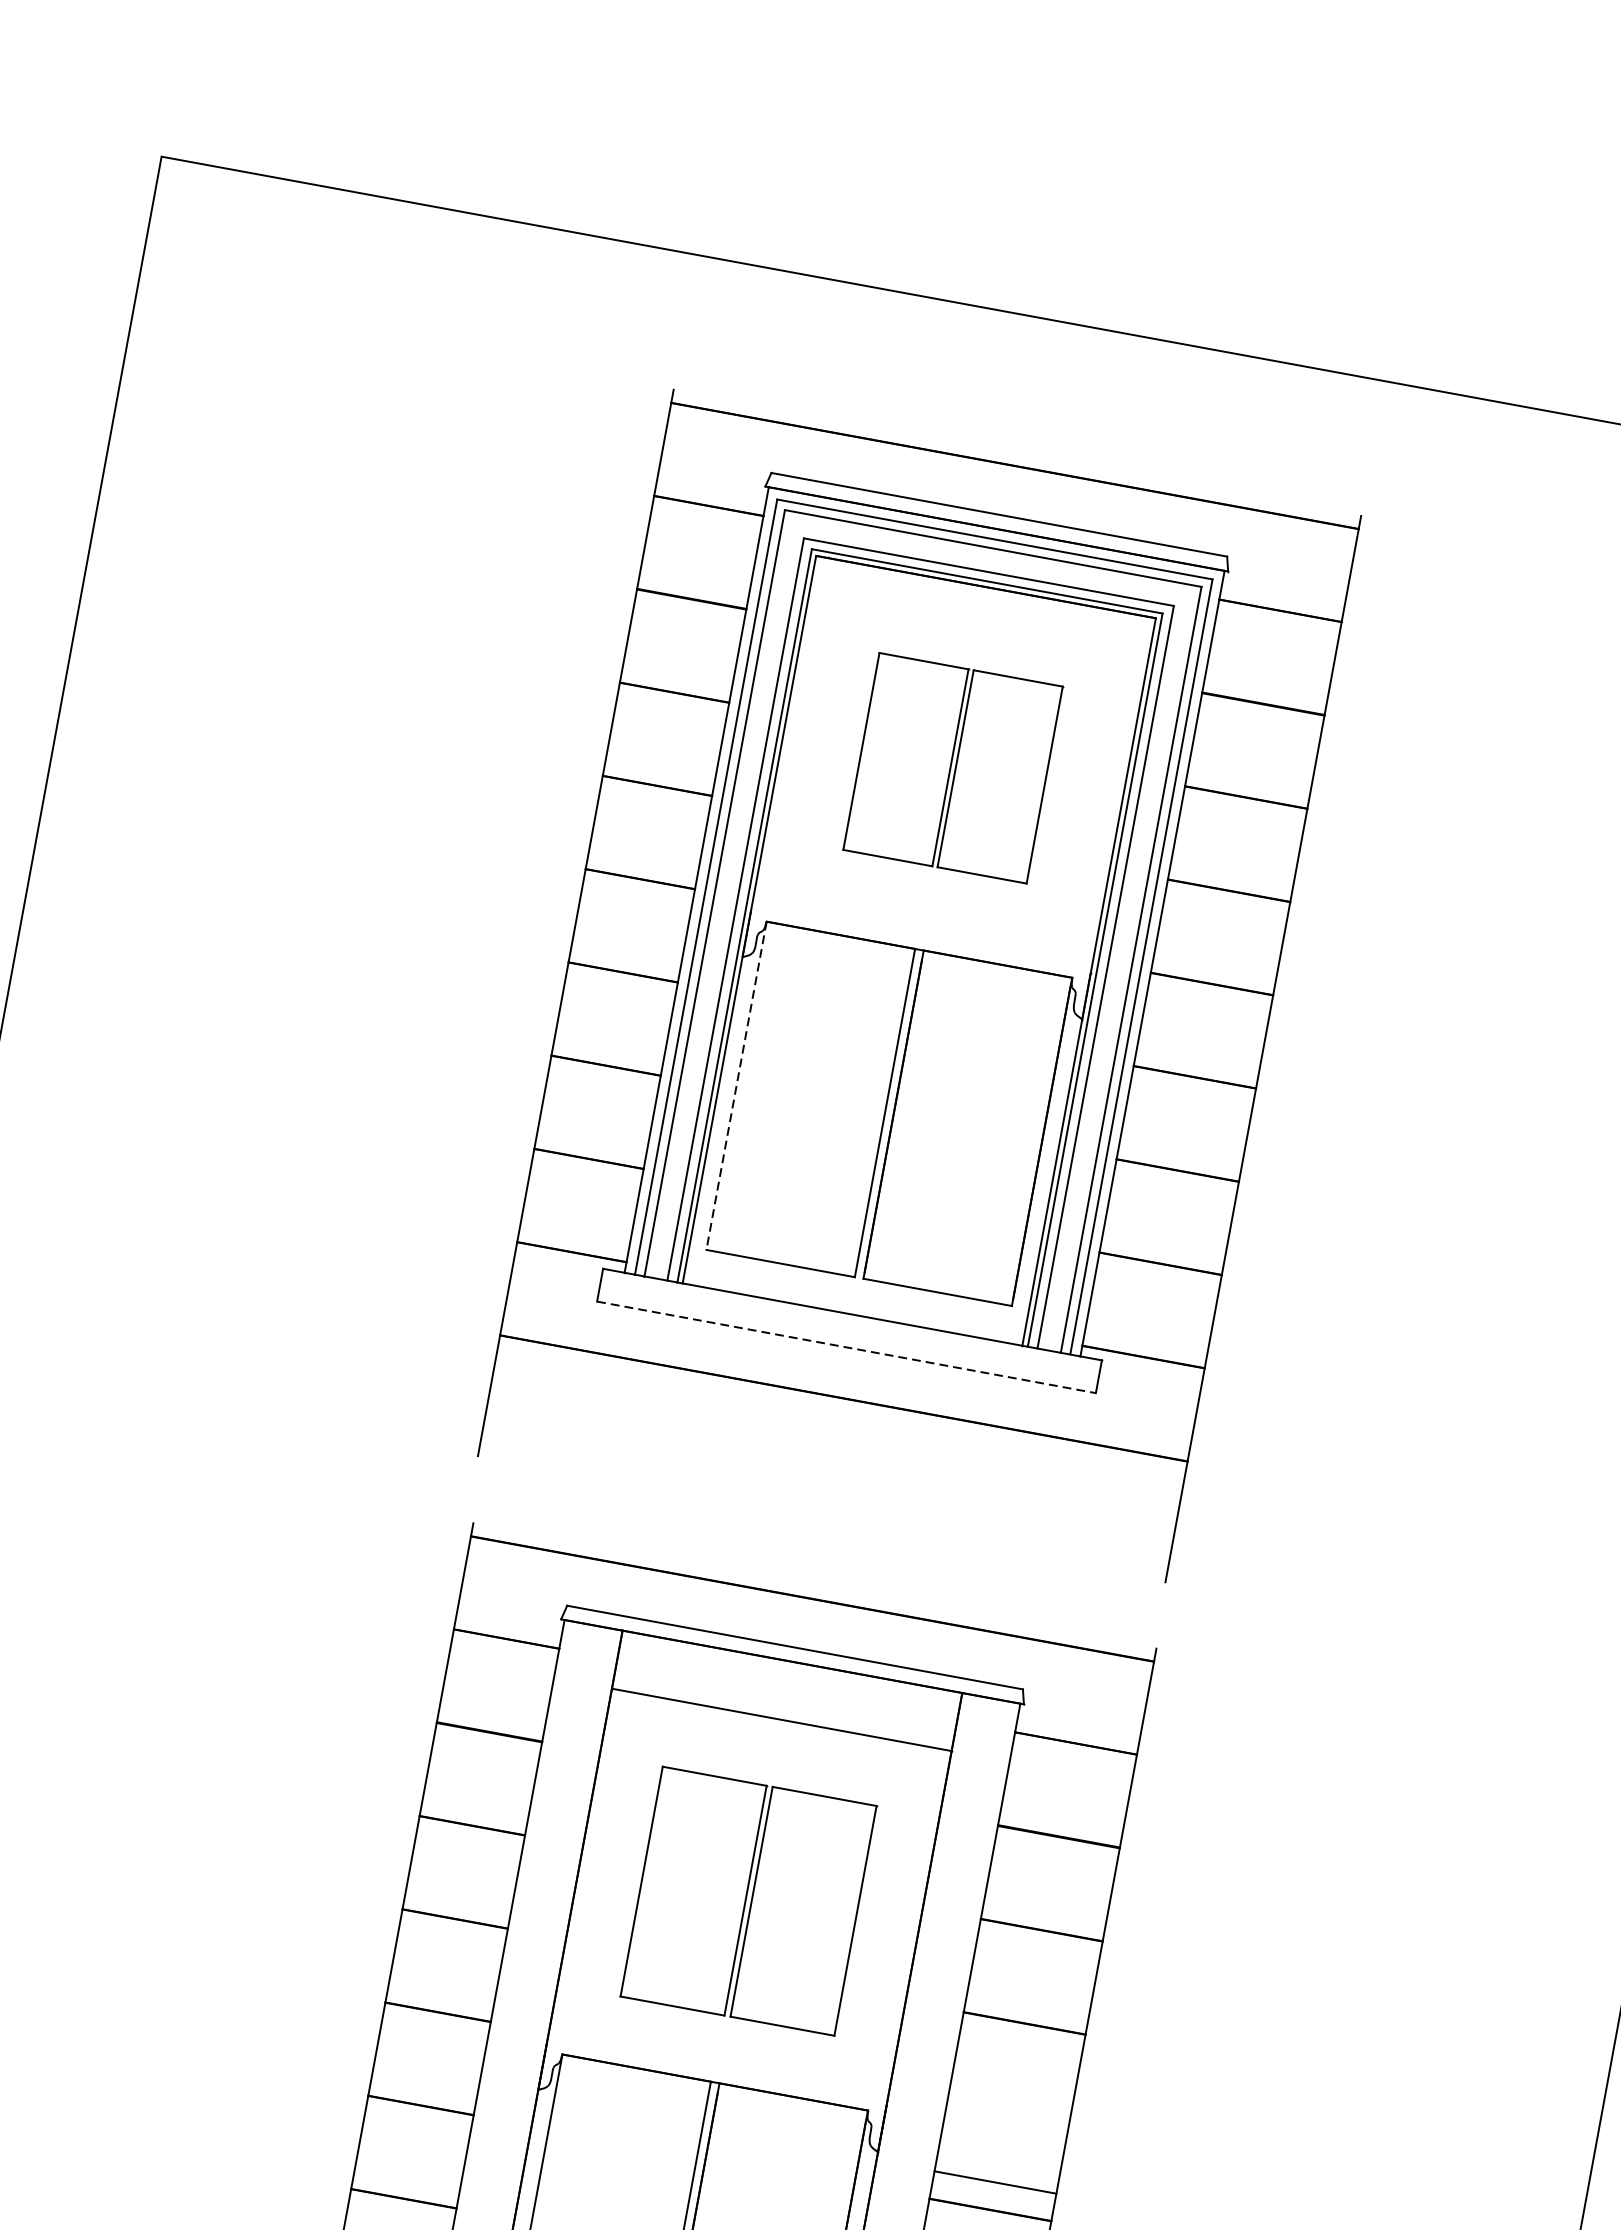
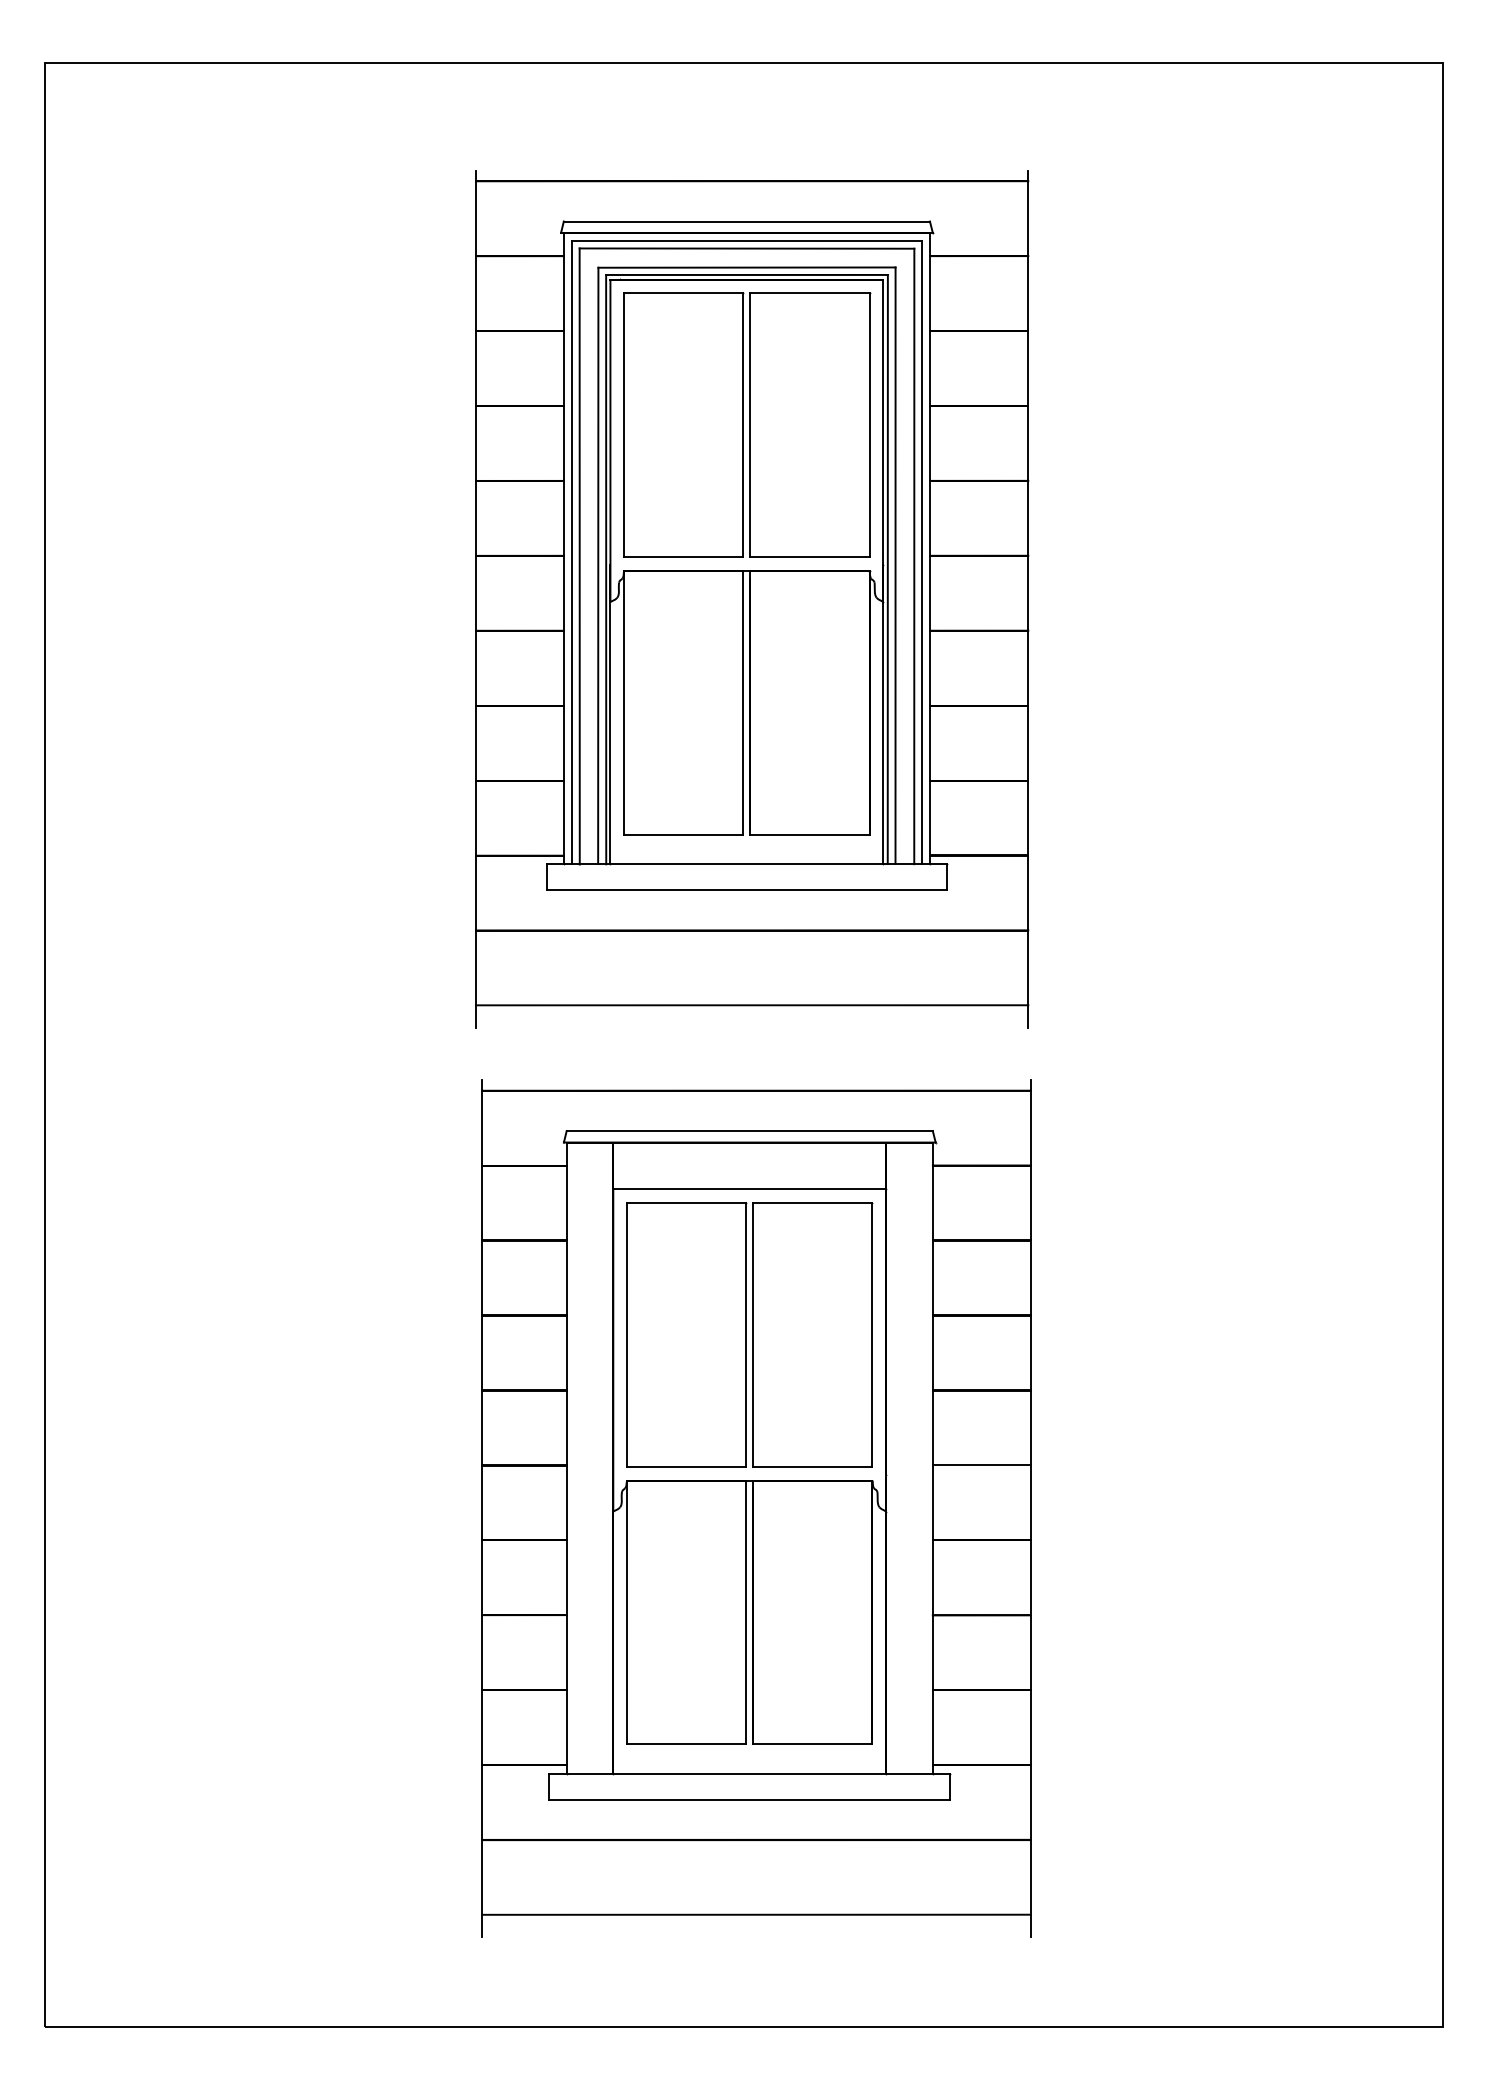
part: (953, 767) -> (747, 424), size x1.67
line: (737, 1085) -> (624, 702), dashed -> solid
line: (847, 1347) -> (747, 890), dashed -> solid
line: (825, 1491) -> (751, 1005), added
part: (748, 1900) -> (749, 1334), size x1.43
line: (995, 2182) -> (981, 1465), moved

